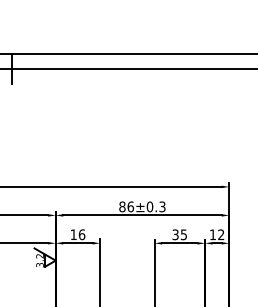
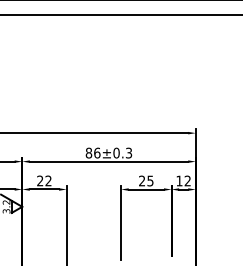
text: (77, 234) -> (44, 180), 16 -> 22
text: (175, 235) -> (142, 181), 35 -> 25

